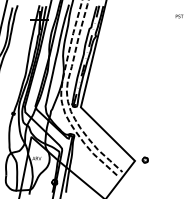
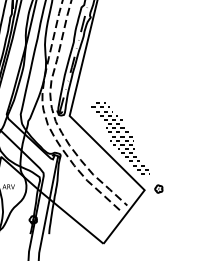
hatch: (117, 123) -> (120, 138), added

